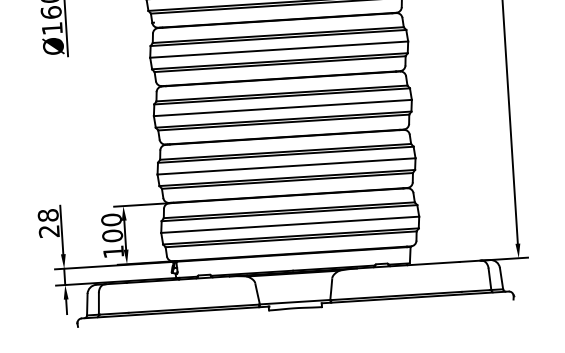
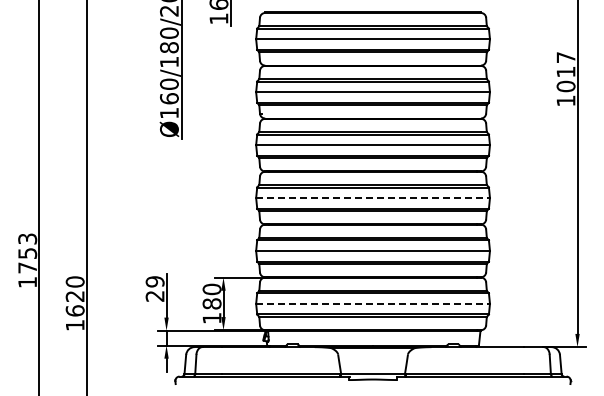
line: (283, 108) -> (373, 198), solid -> dashed
text: (47, 215) -> (154, 281), 28 -> 29
line: (290, 224) -> (373, 303), solid -> dashed
text: (113, 235) -> (212, 303), 100 -> 180

